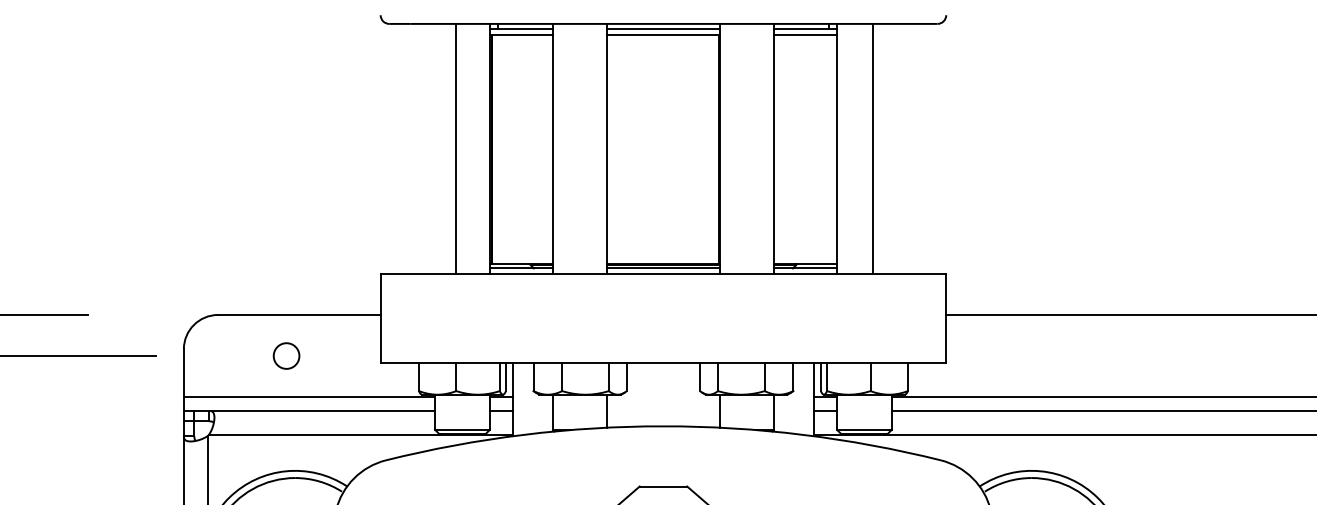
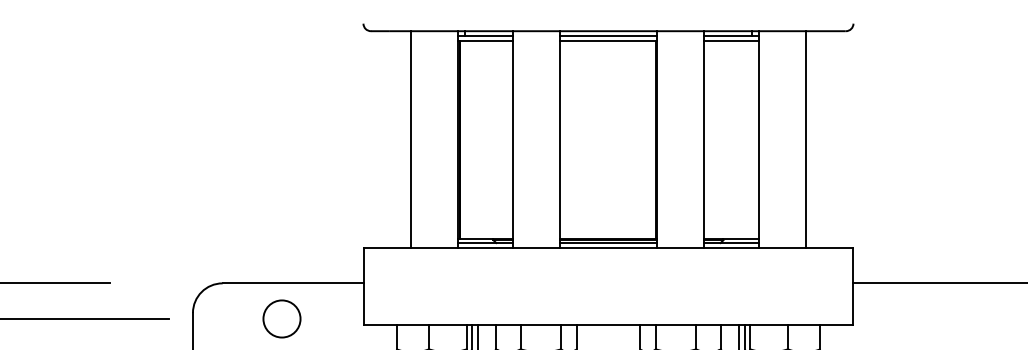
line: (456, 148) -> (410, 139), moved
line: (872, 148) -> (806, 139), moved
circle: (286, 355) -> (281, 318), size x1.67

